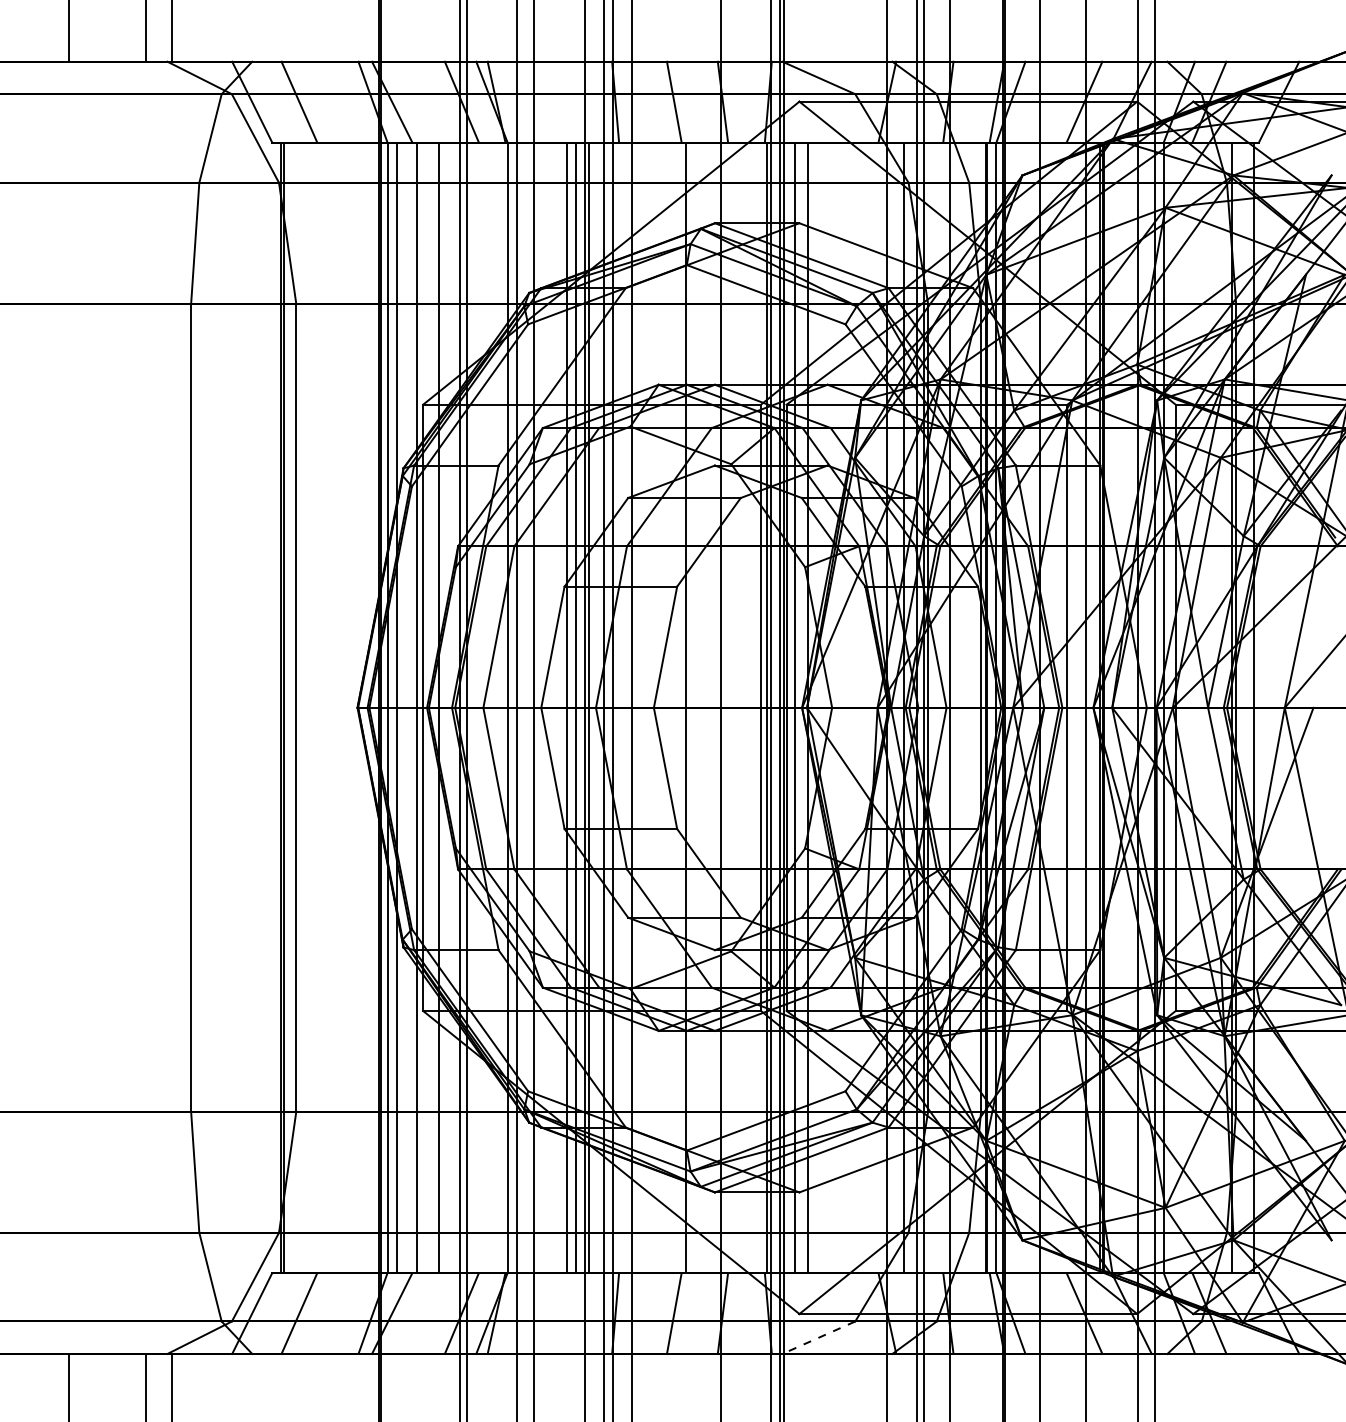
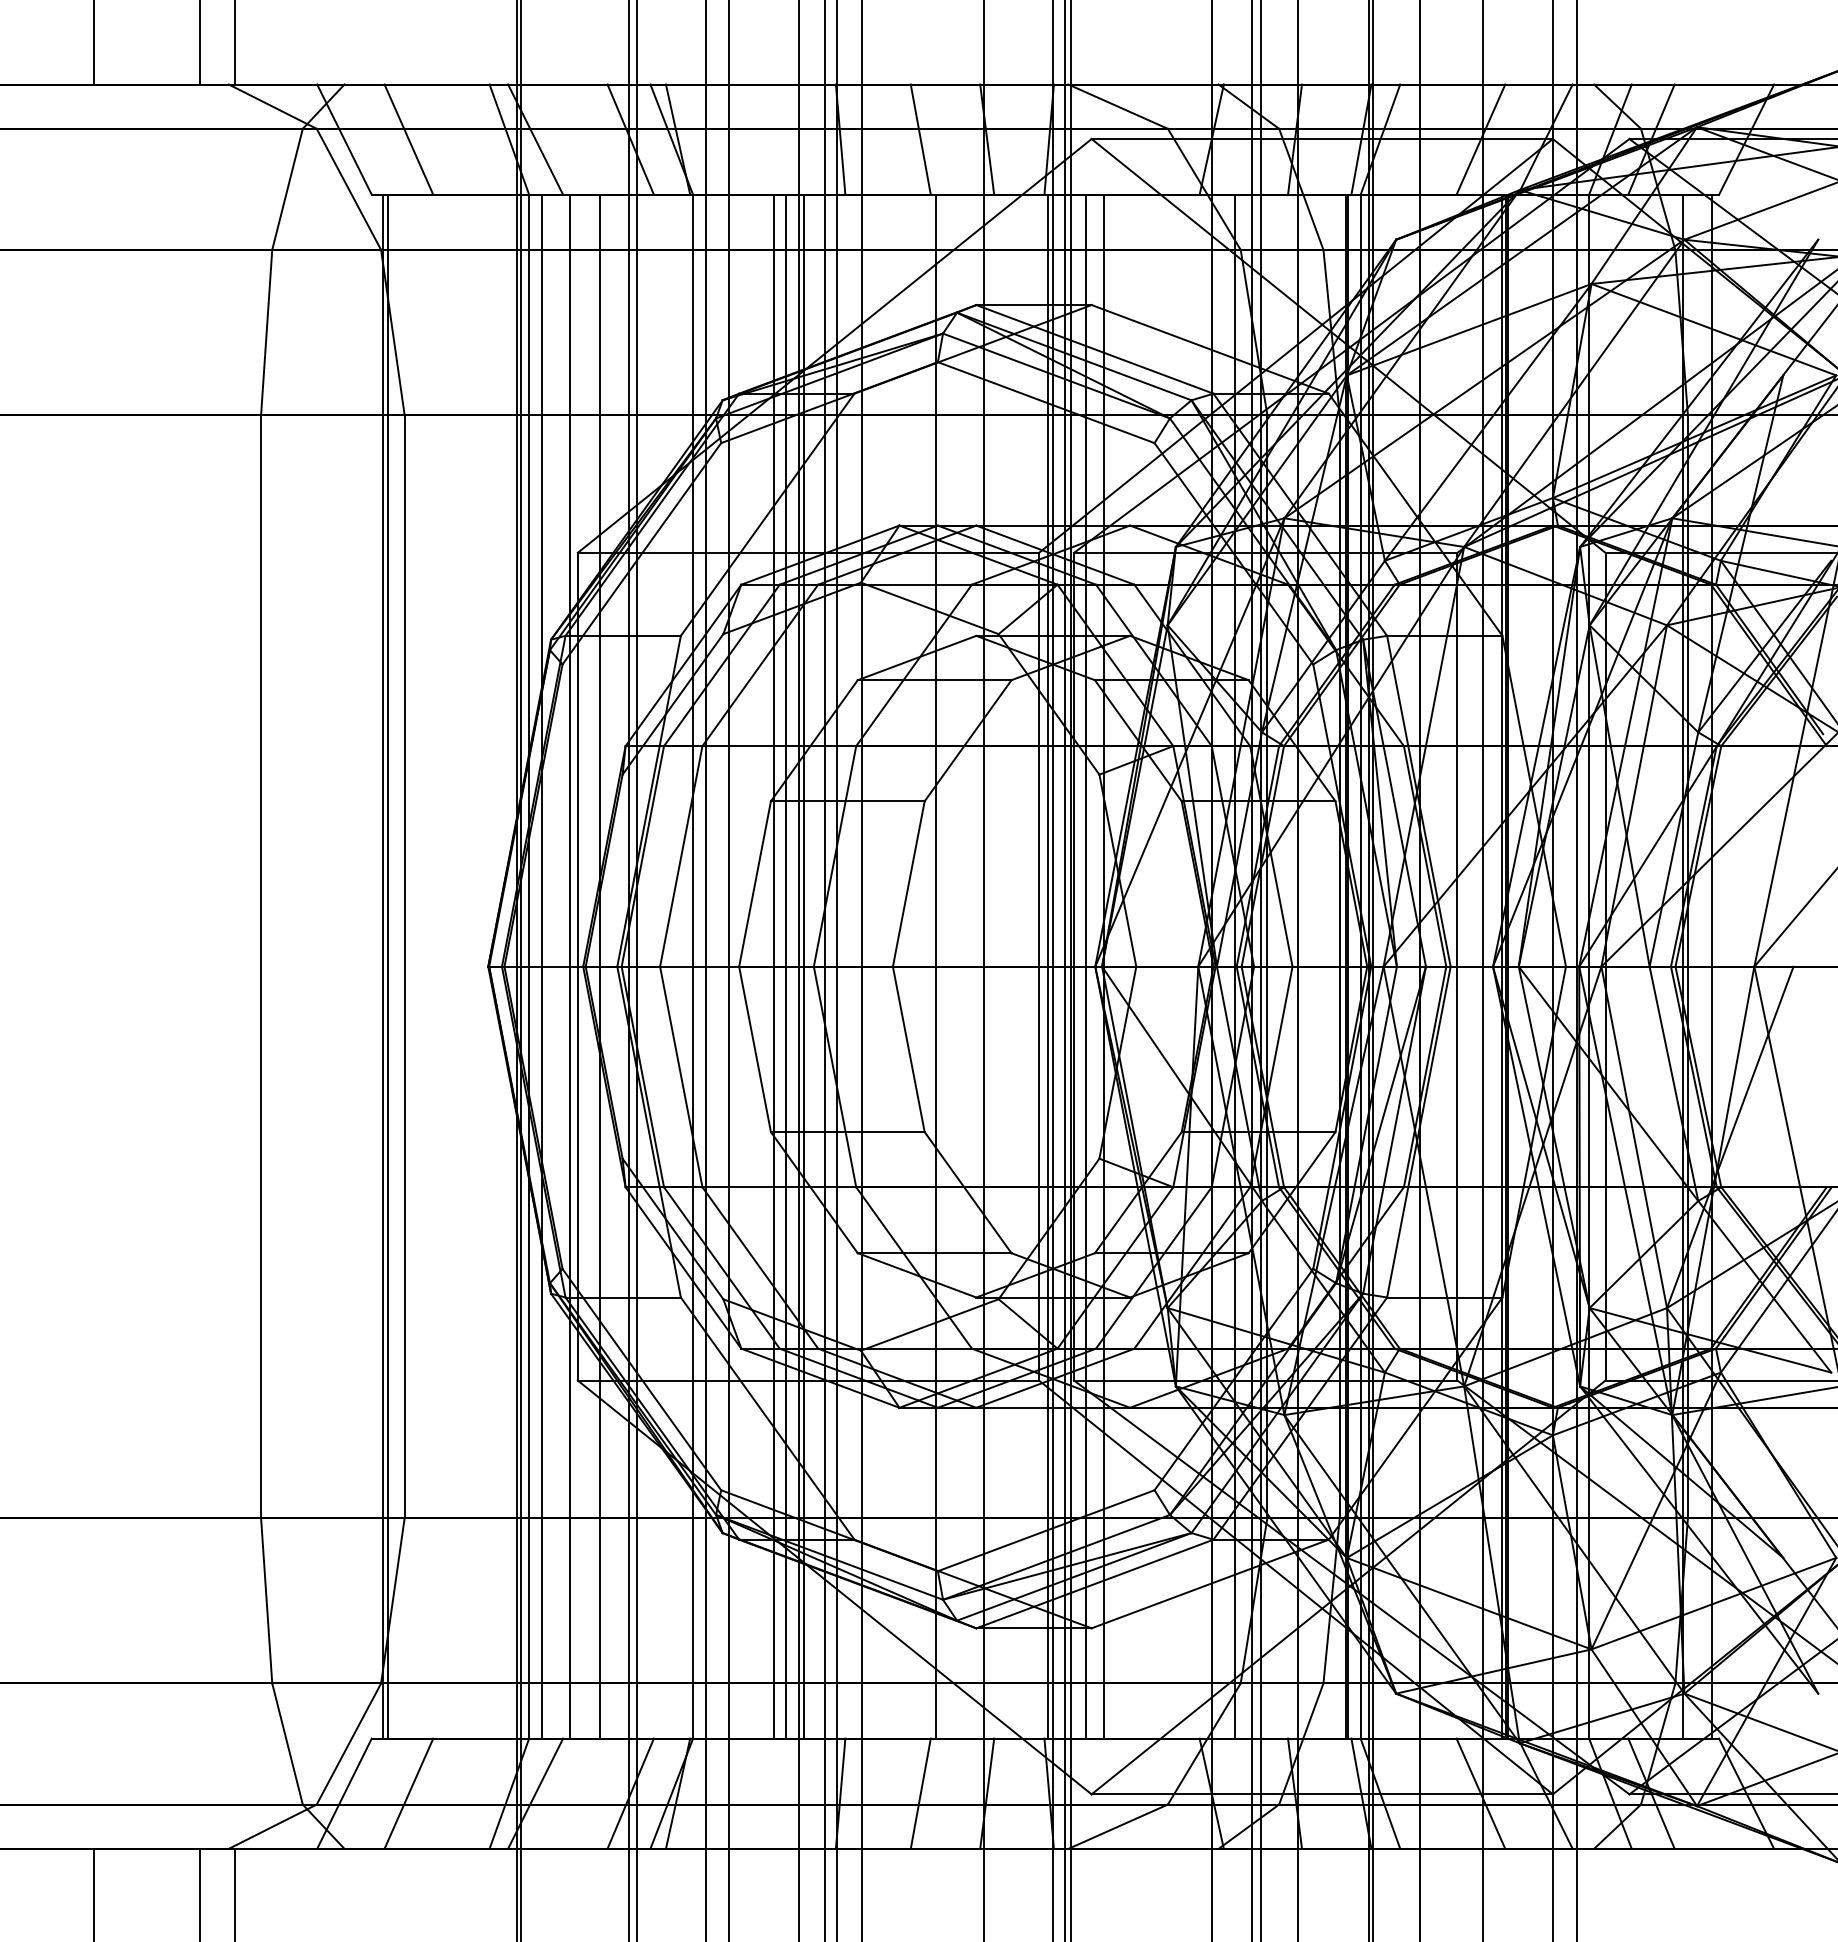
line: (818, 1337) -> (1117, 1826), dashed -> solid

